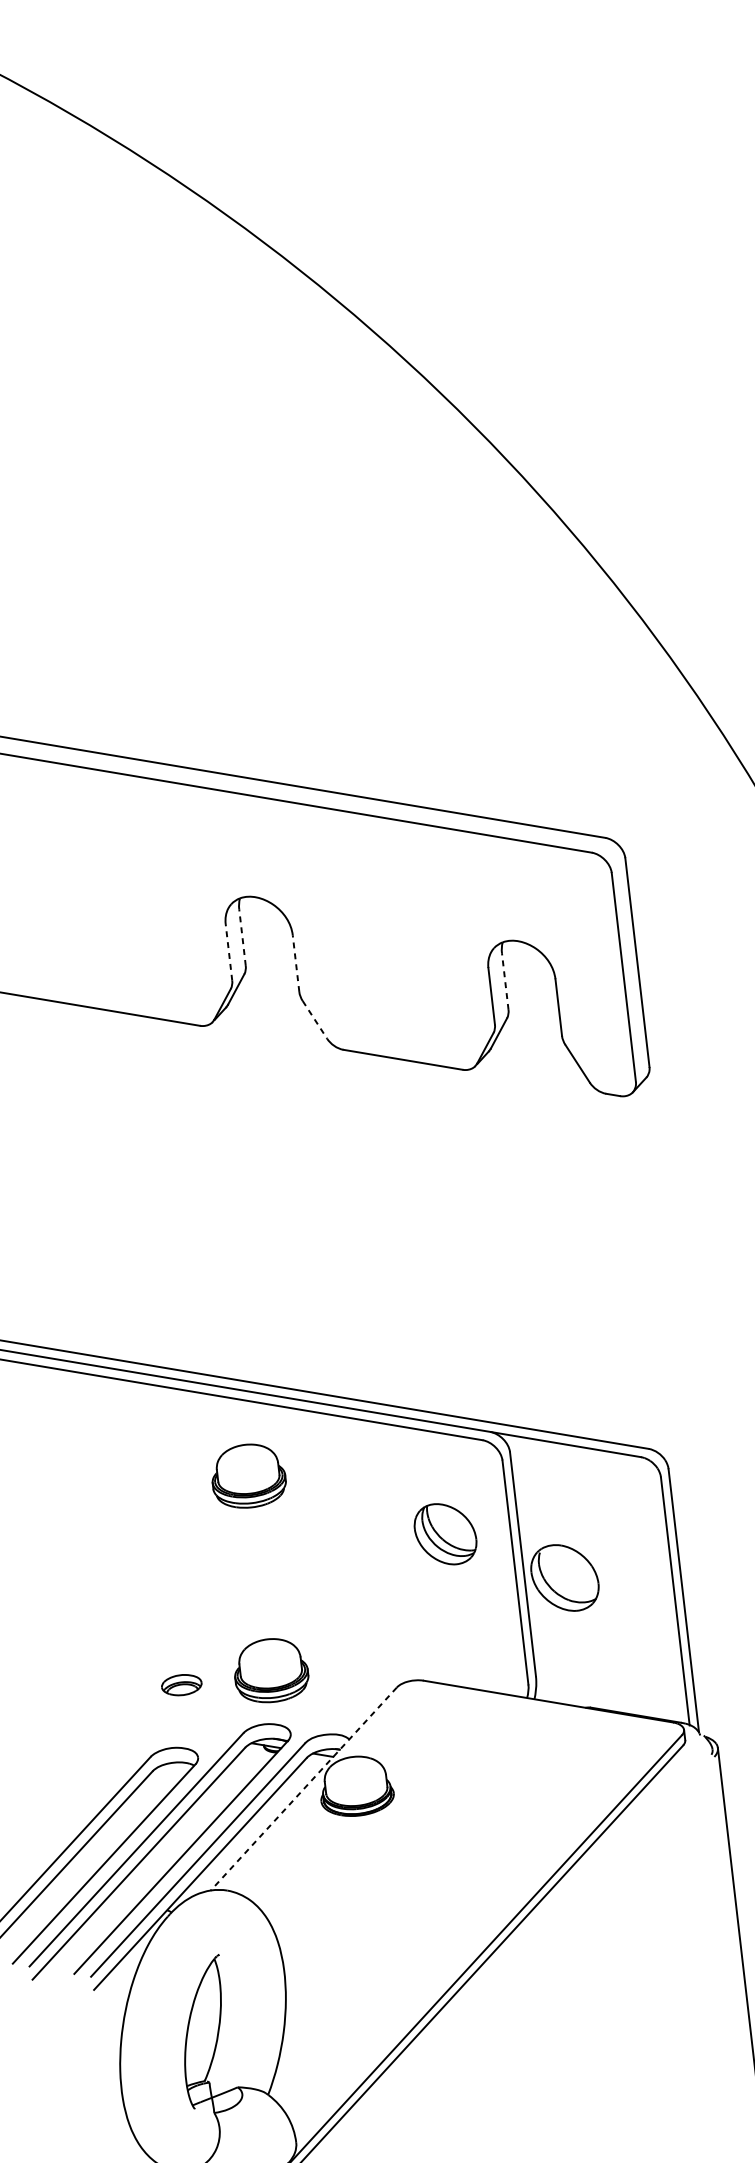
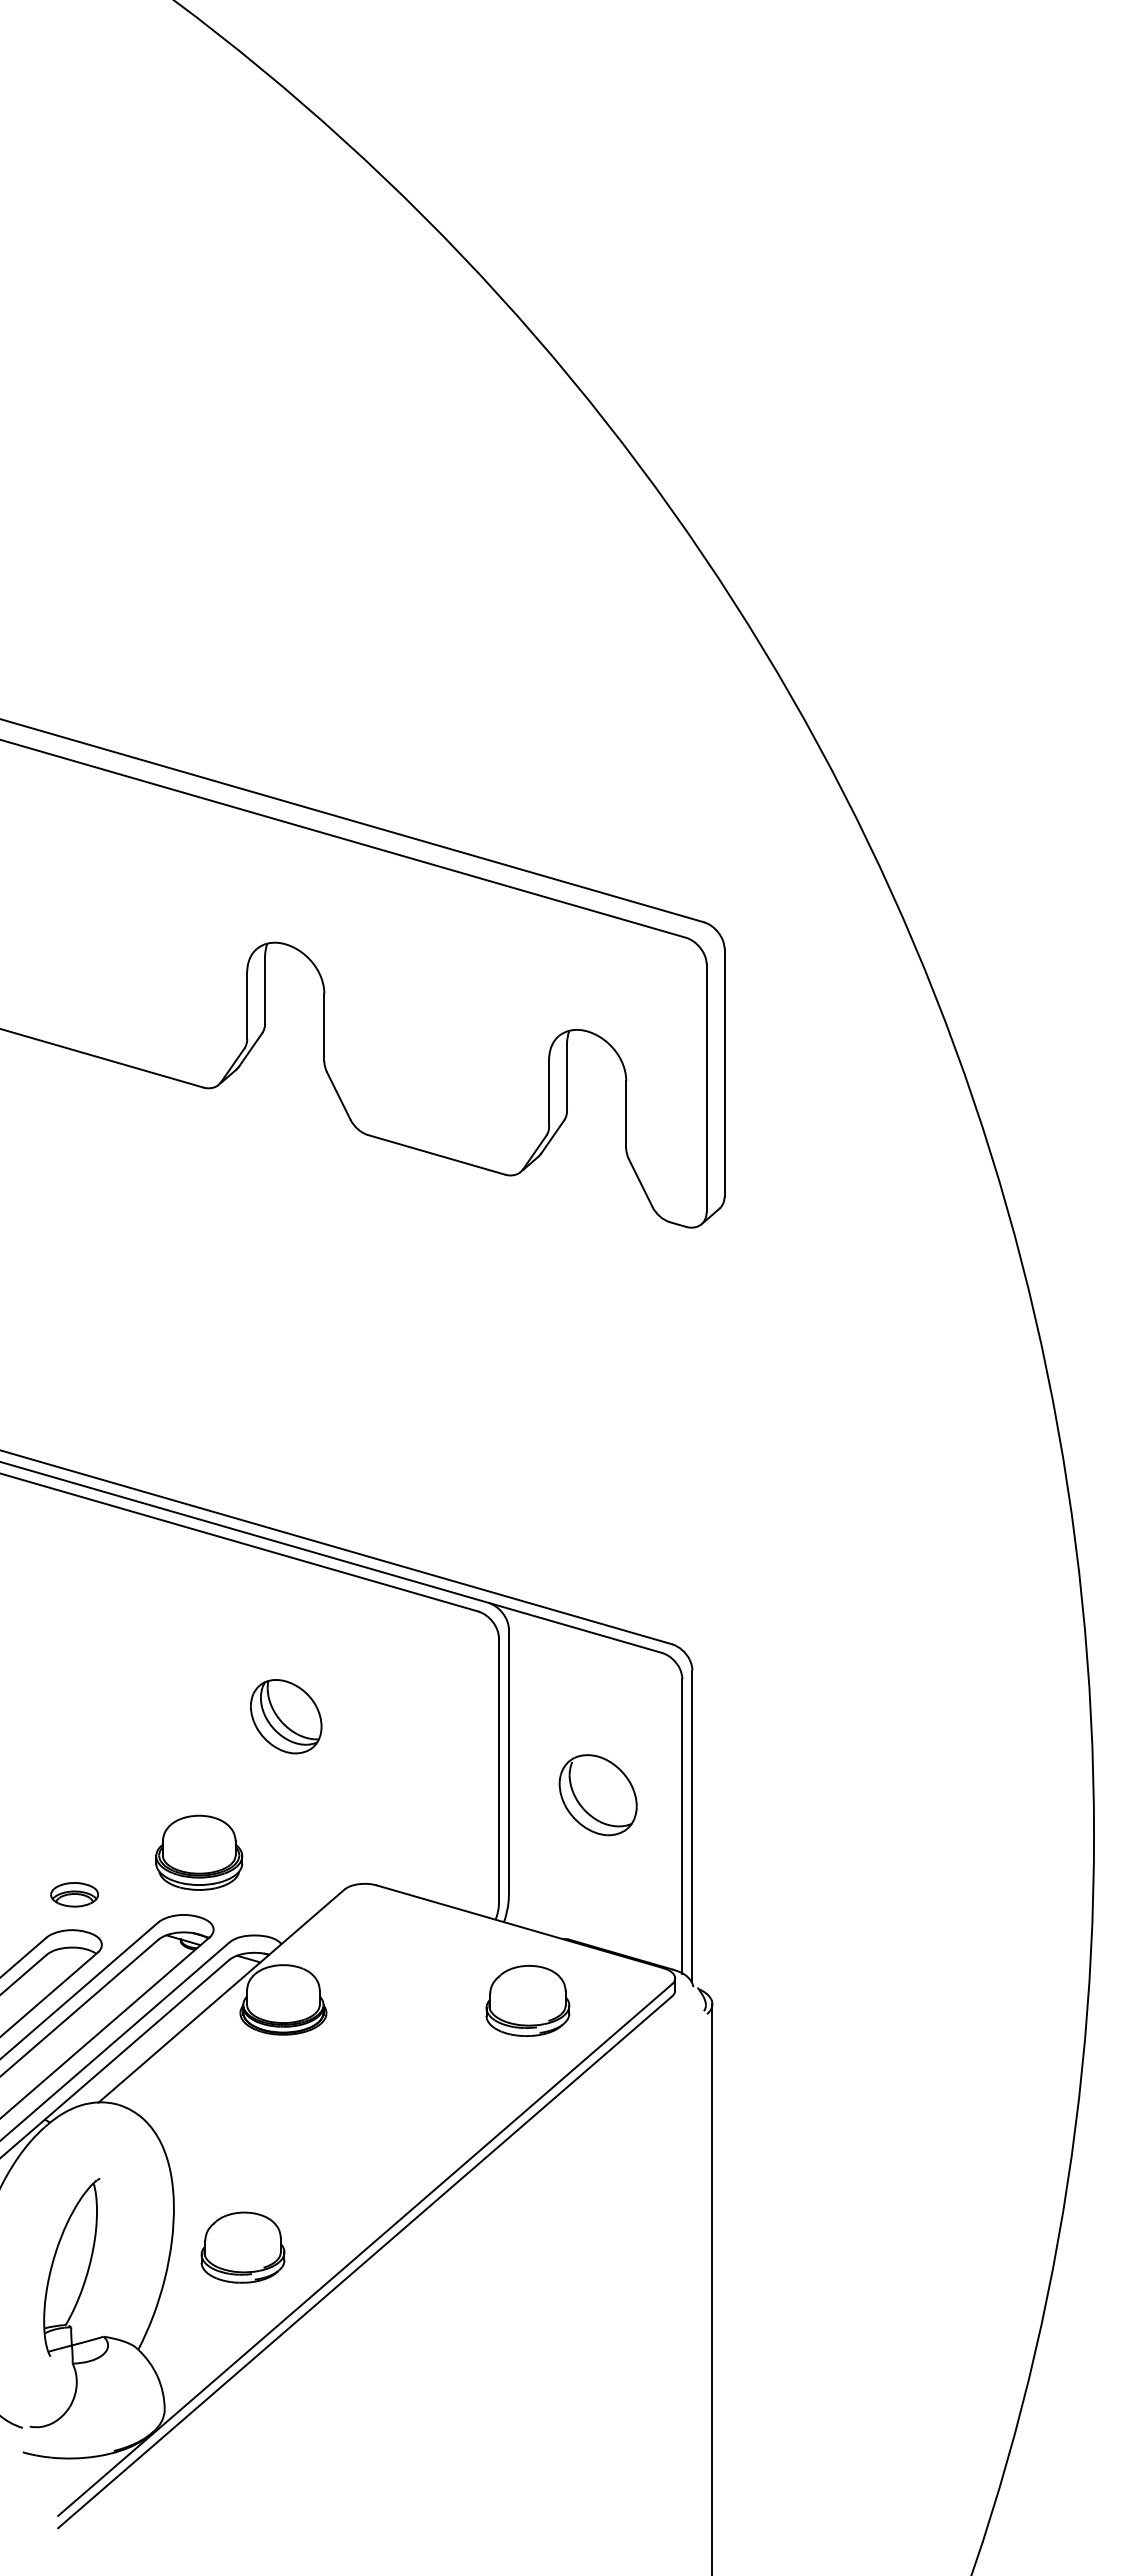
line: (242, 937) -> (265, 989), dashed -> solid
line: (229, 952) -> (247, 1005), dashed -> solid
line: (296, 963) -> (324, 1027), dashed -> solid
line: (505, 981) -> (567, 1077), dashed -> solid
line: (315, 1020) -> (339, 1096), dashed -> solid
part: (248, 1475) -> (199, 1621), removed
part: (445, 1534) -> (286, 1716), moved
part: (564, 1578) -> (597, 1795), moved
part: (181, 1684) -> (74, 1894), moved
part: (561, 1762) -> (527, 2000), added
line: (303, 1789) -> (221, 1996), dashed -> solid
part: (345, 1998) -> (242, 2247), added

